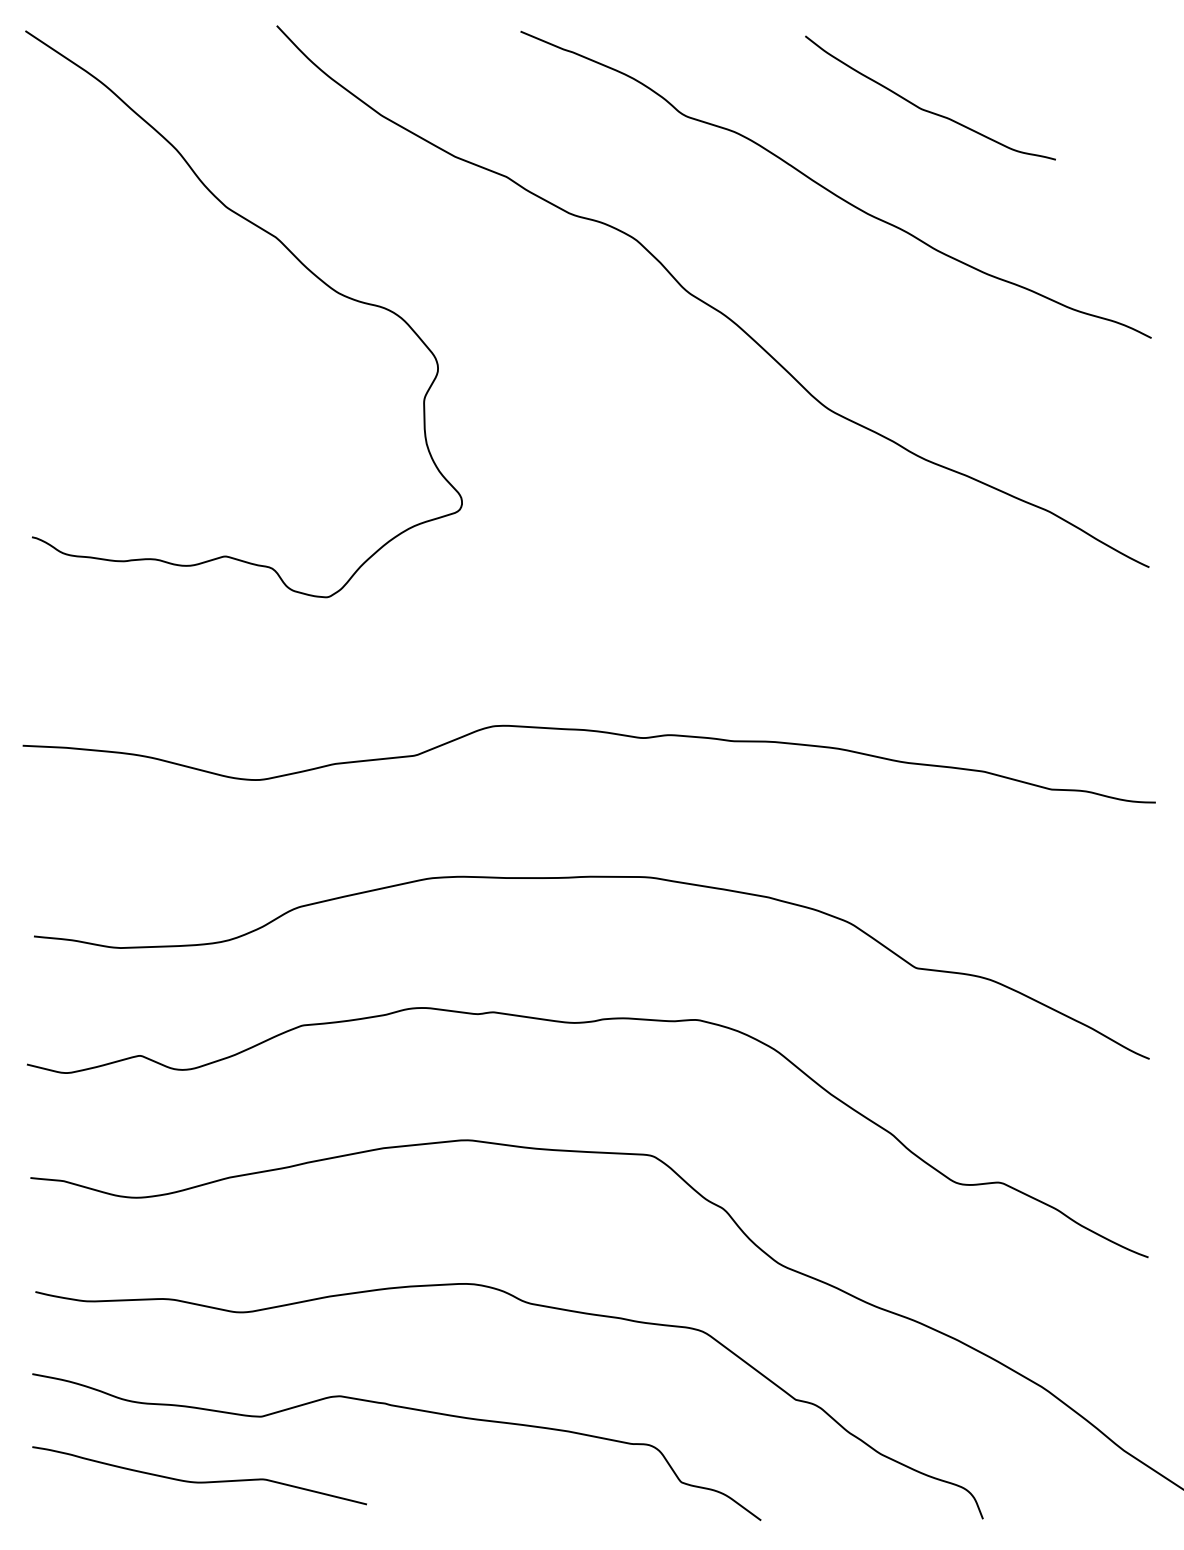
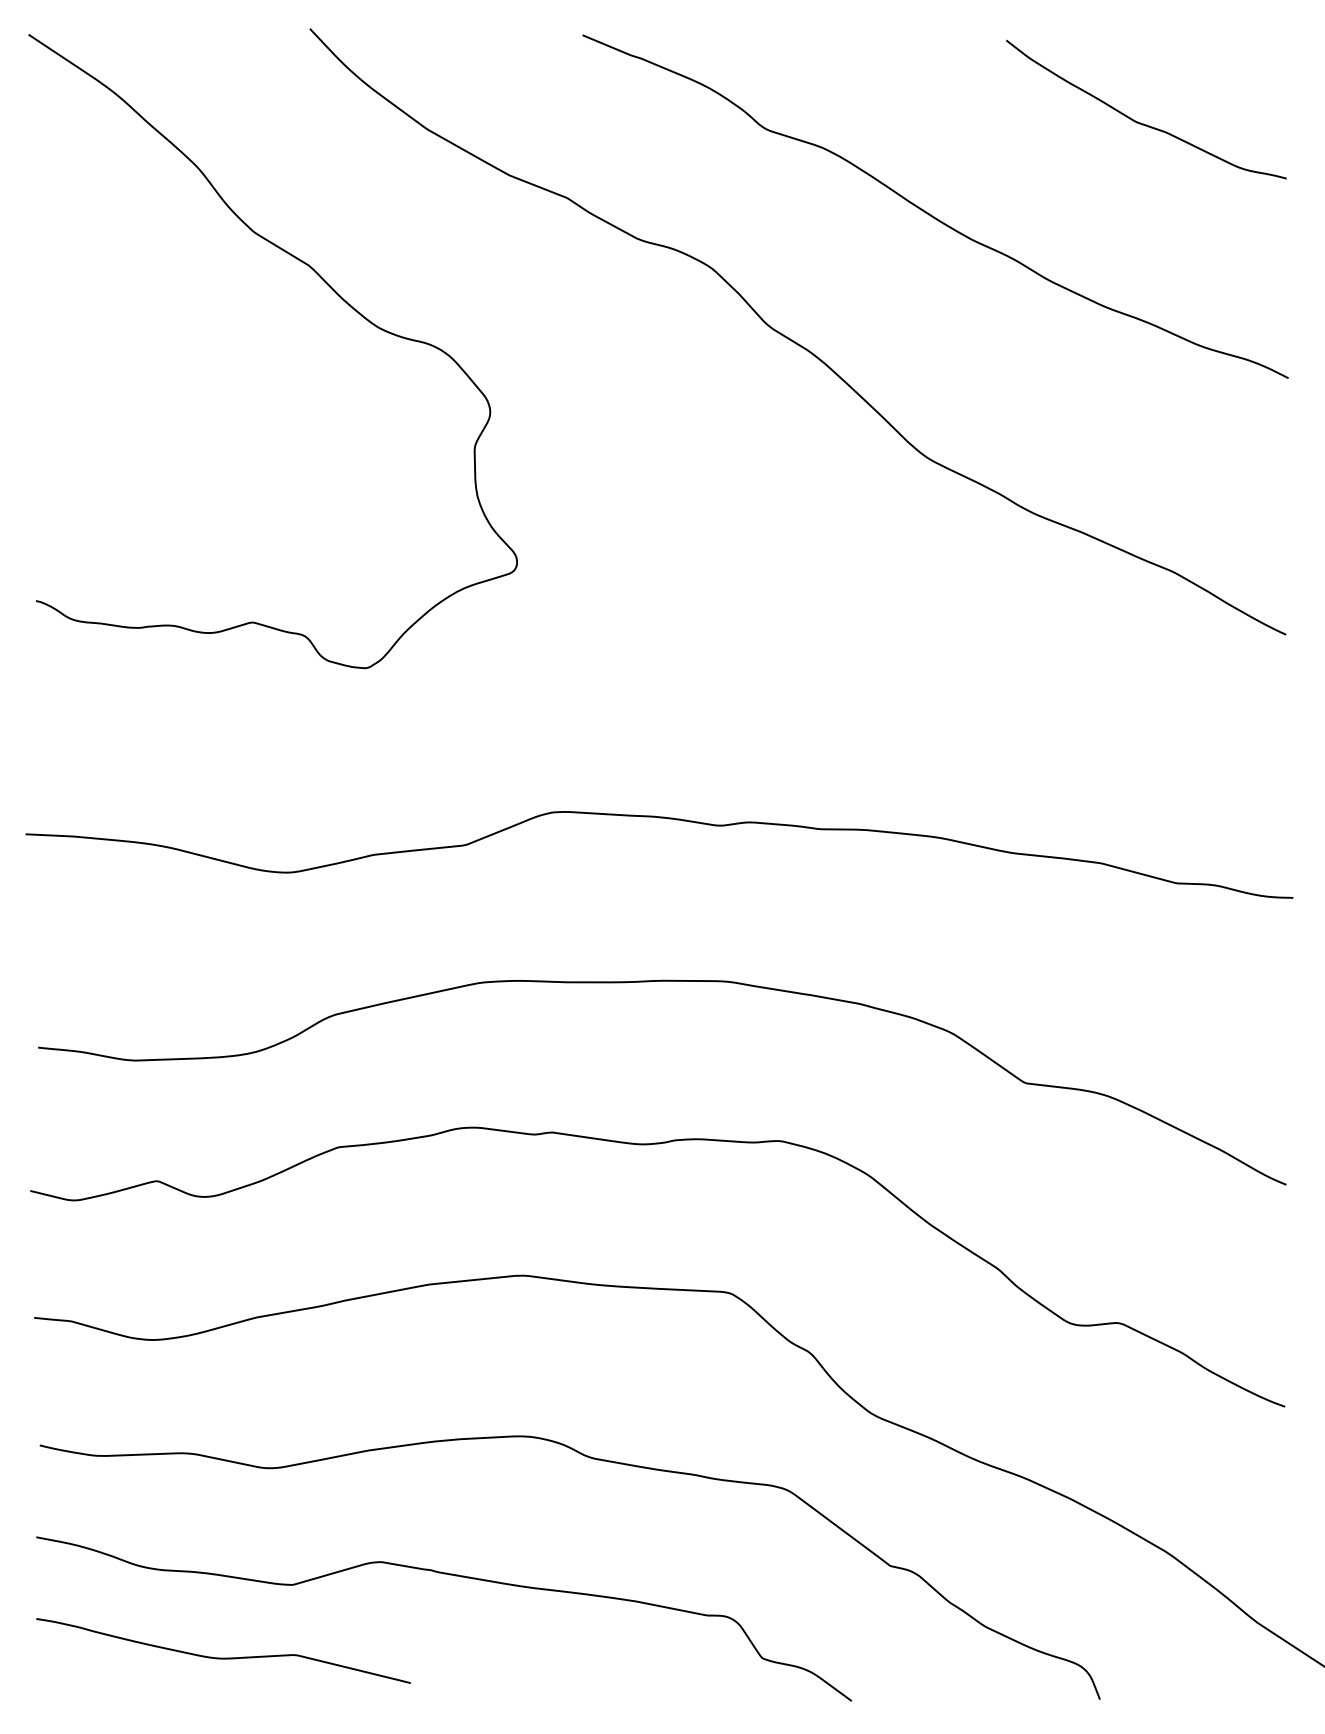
curve: (925, 109) -> (1140, 122), moved

